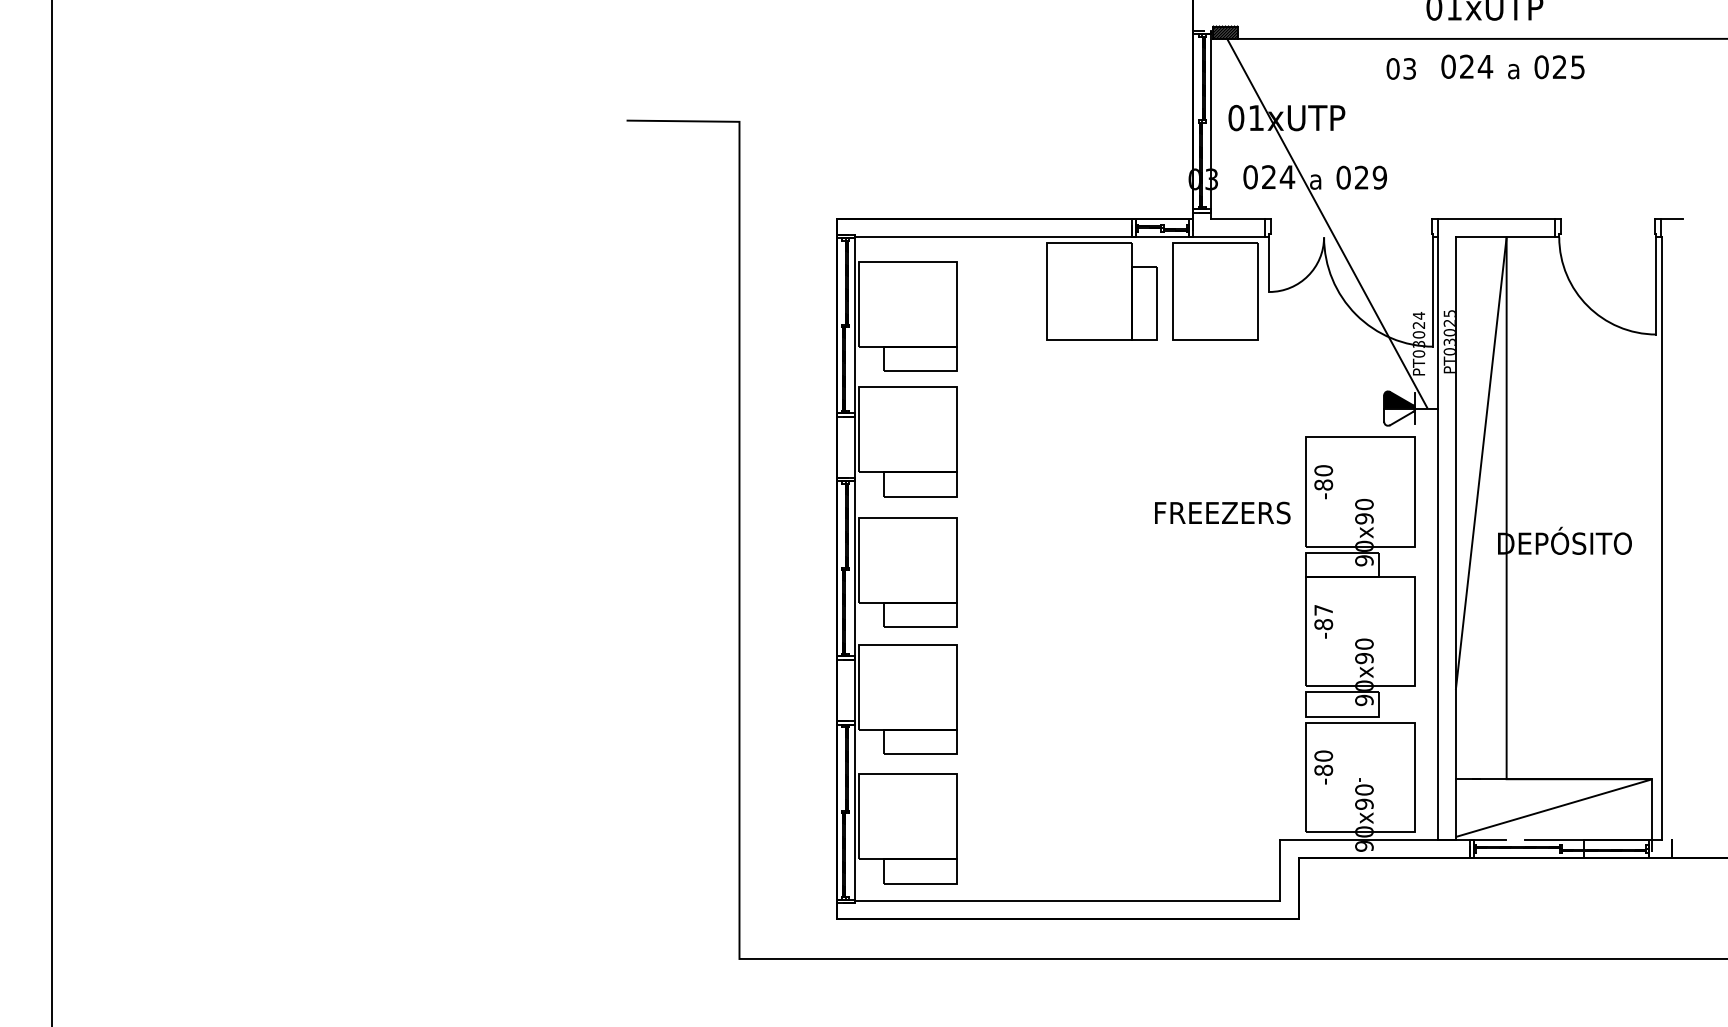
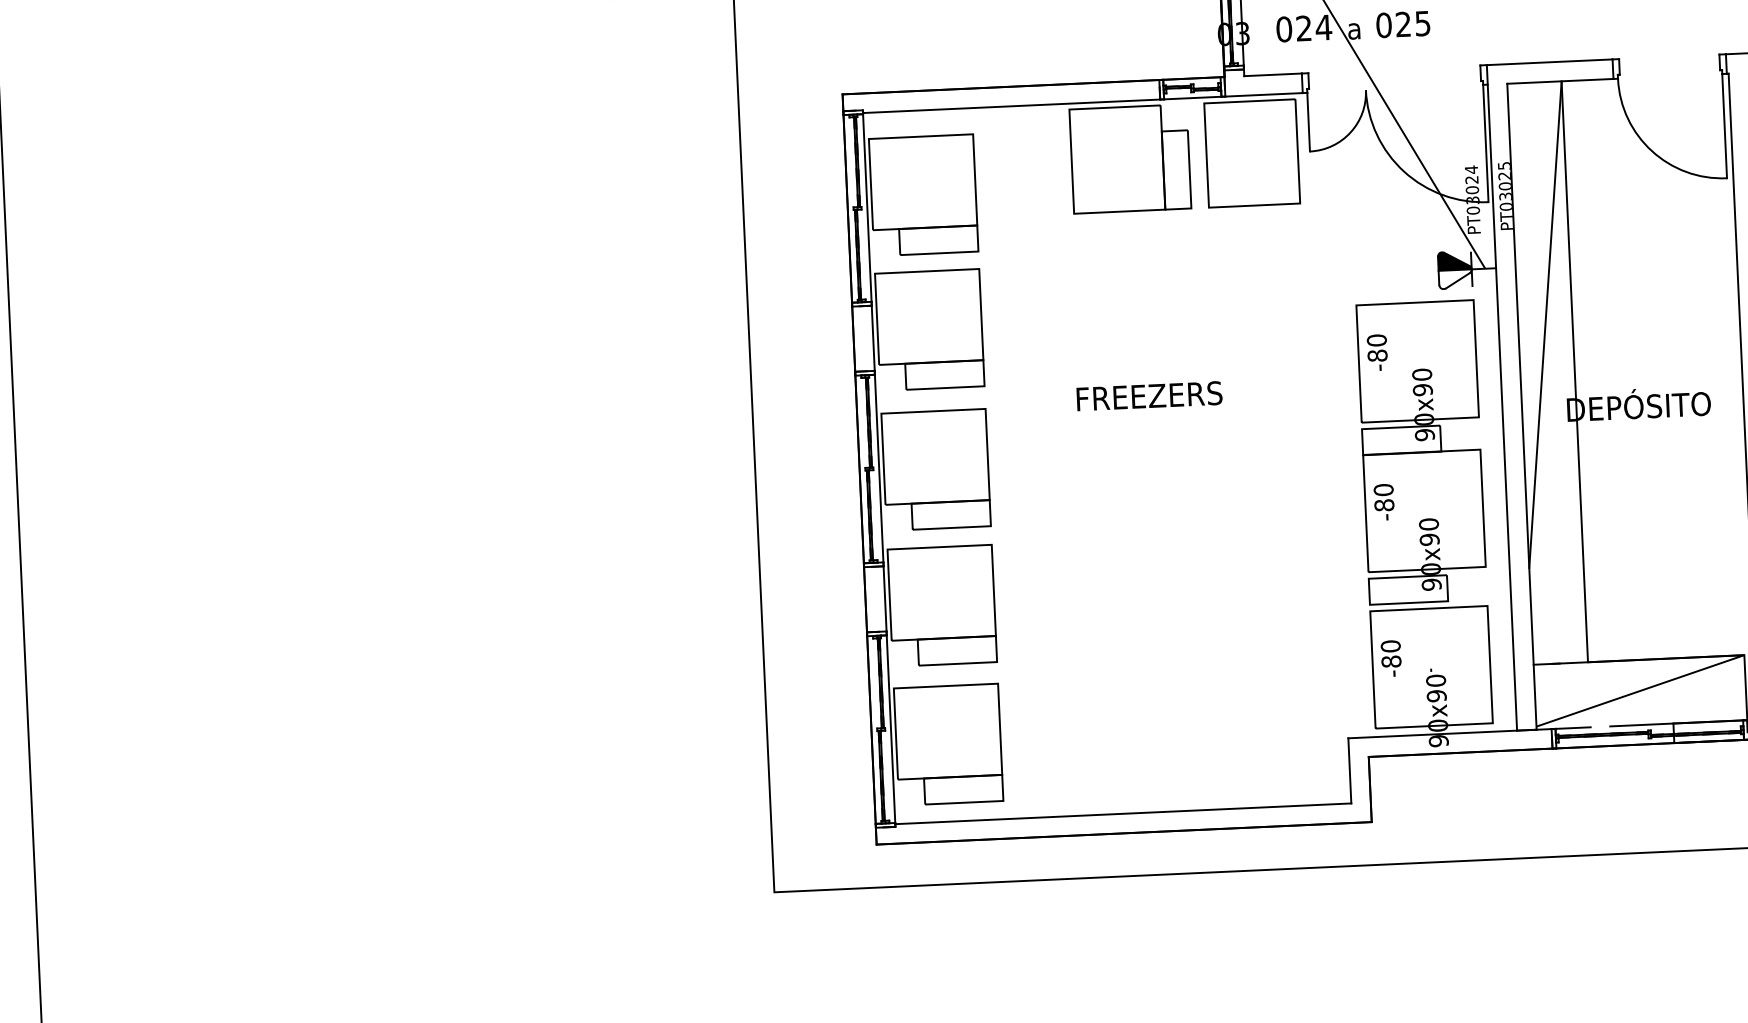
text: (1379, 177) -> (1422, 23), 029 -> 025
text: (1222, 512) -> (1149, 395), moved
text: (1323, 609) -> (1383, 489), -87 -> -80

